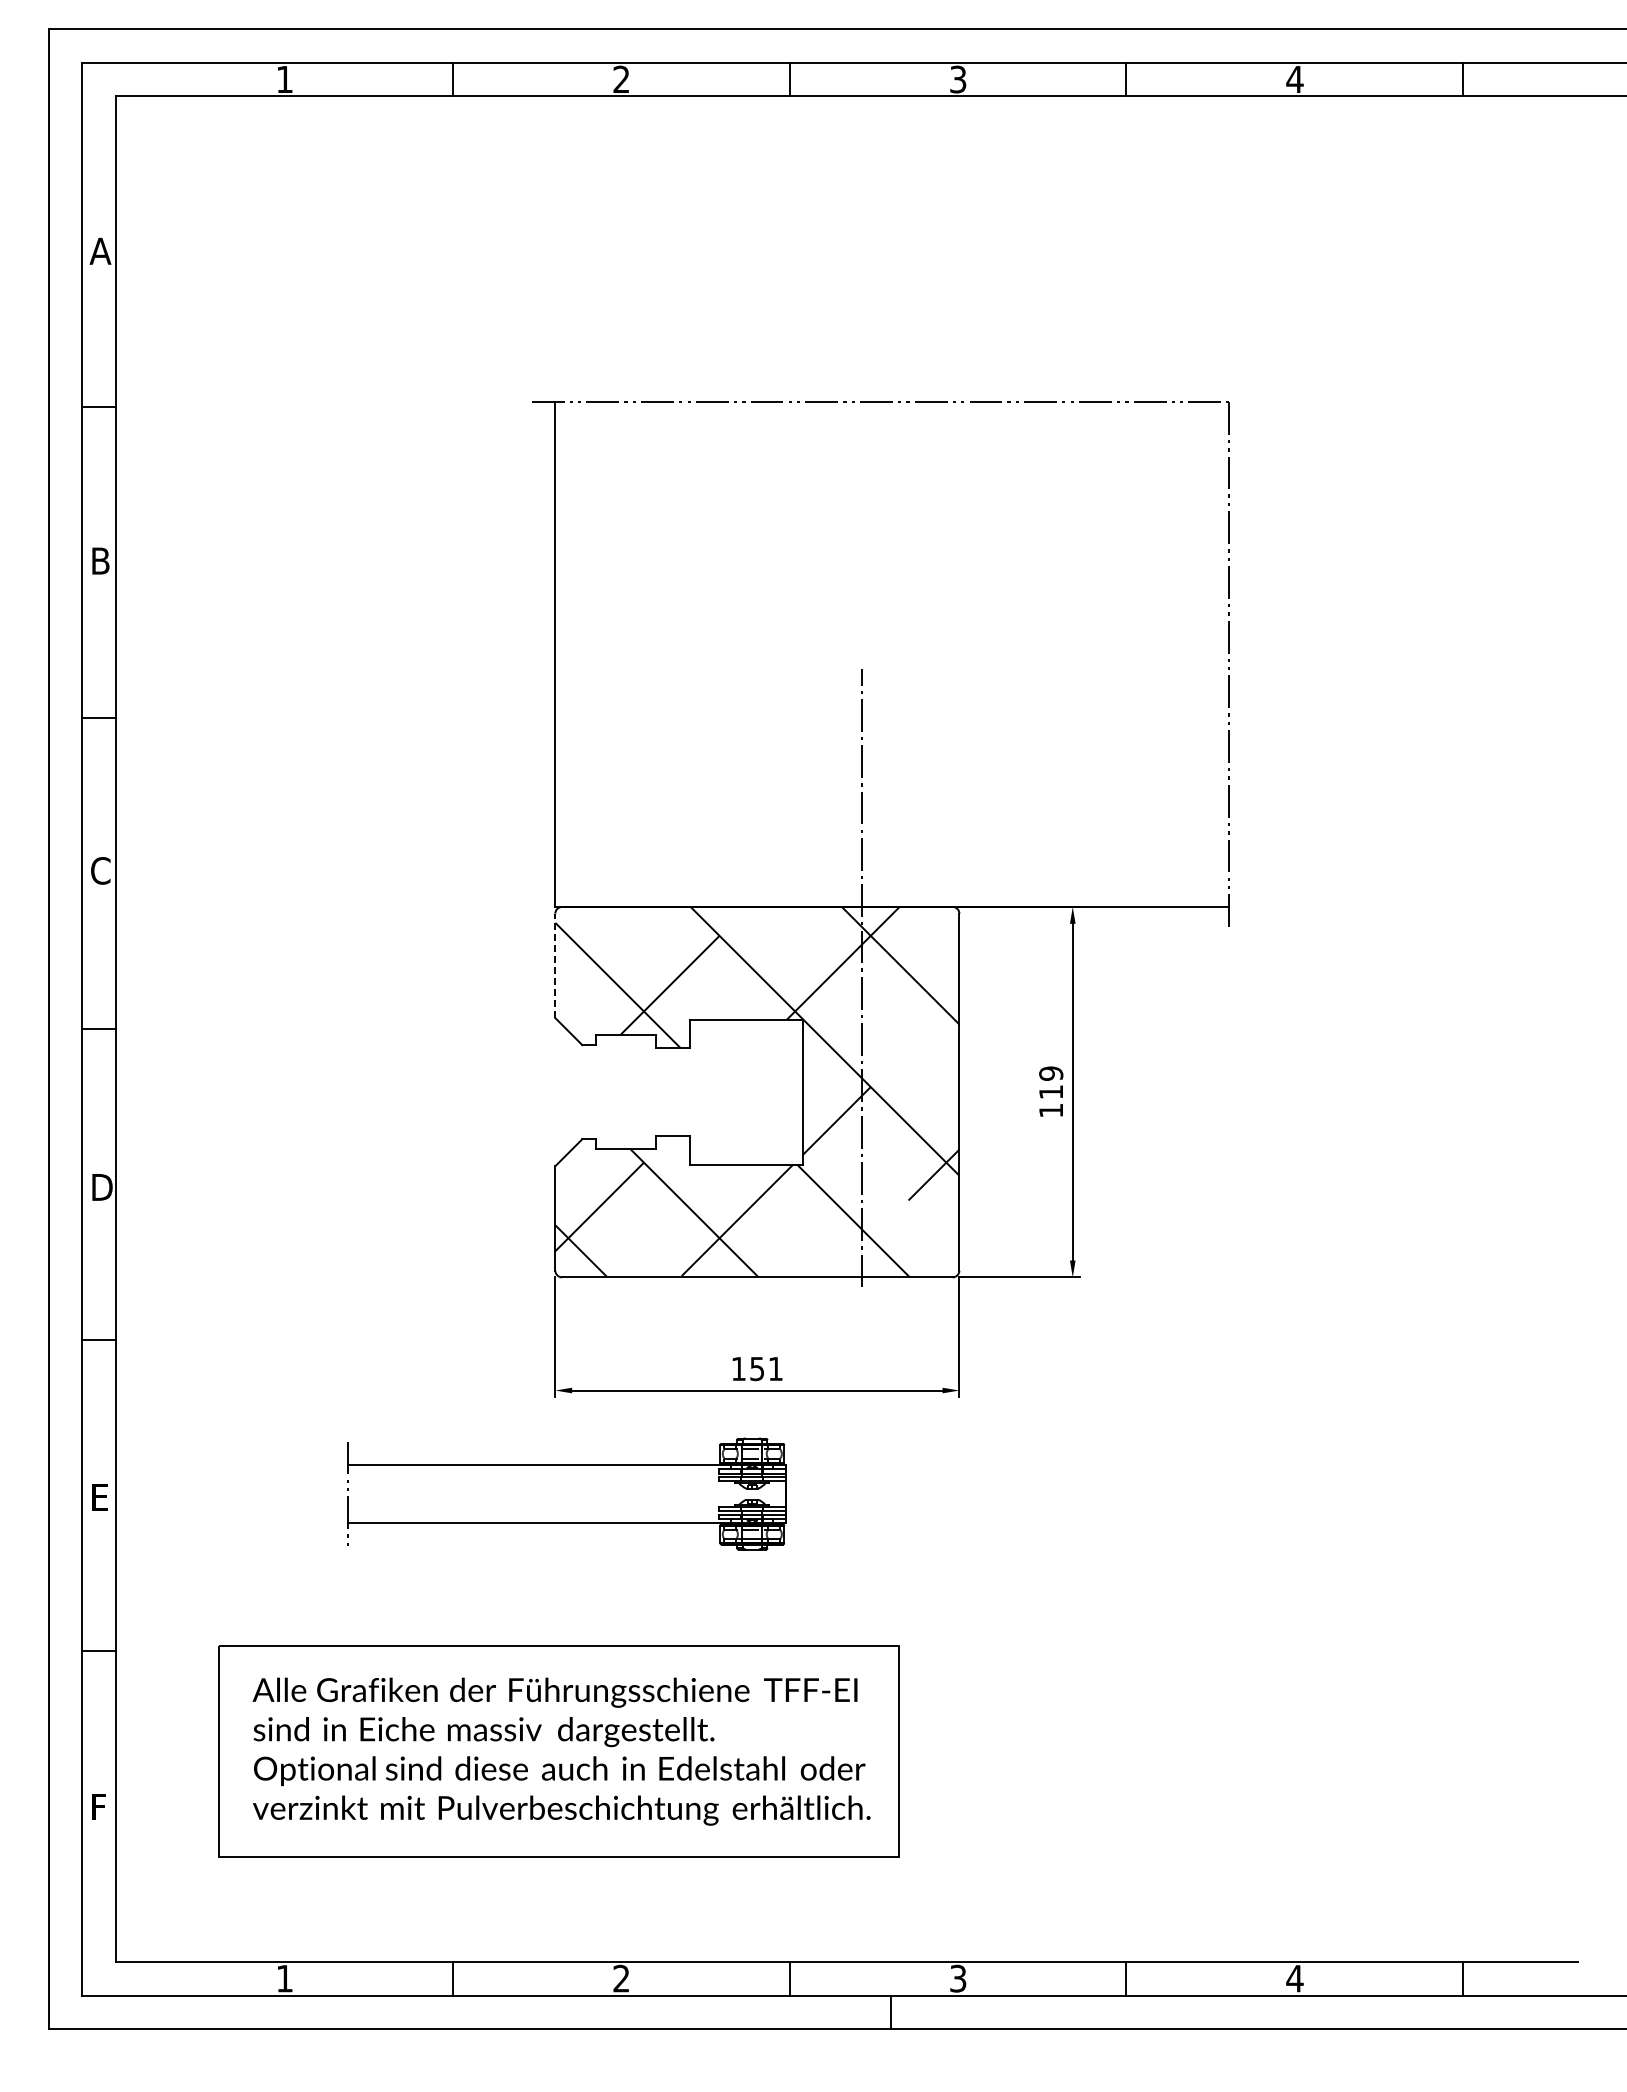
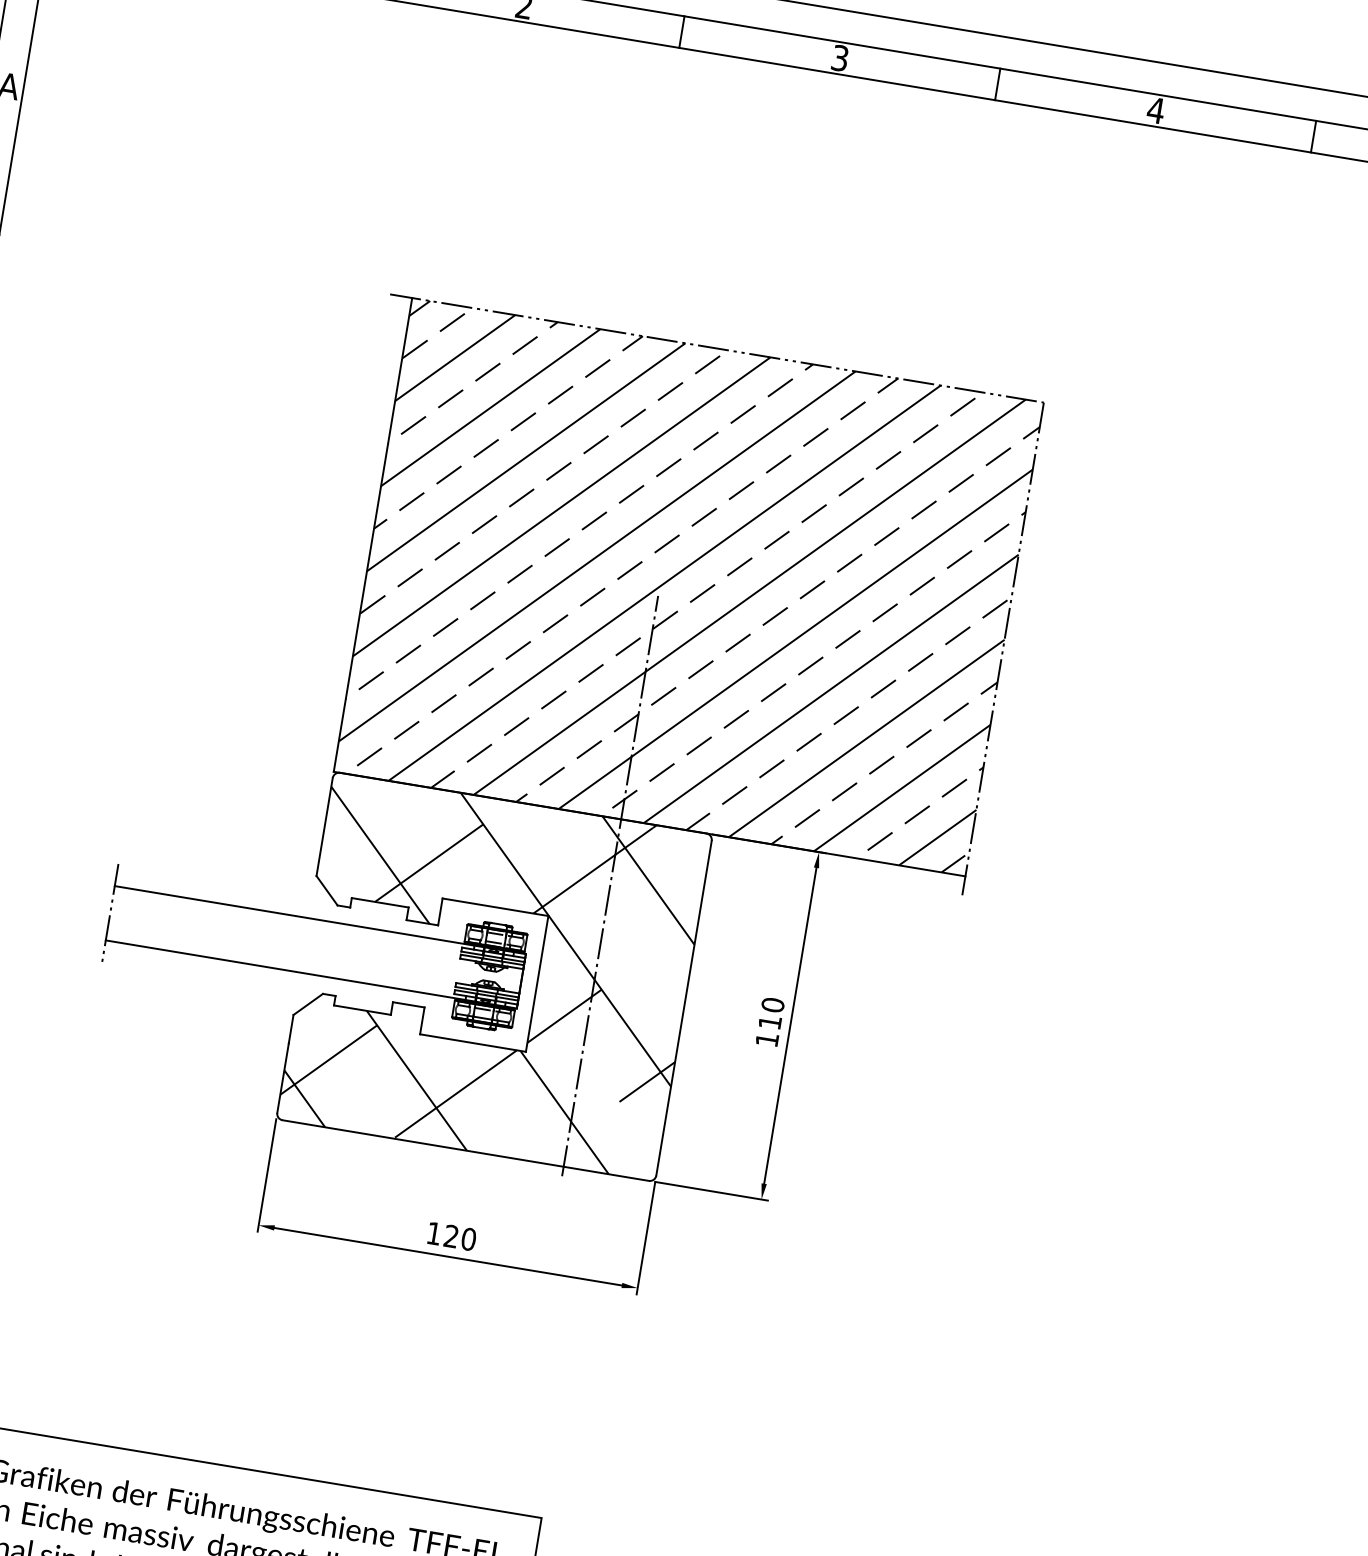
hatch: (891, 653) -> (688, 586), added
line: (555, 965) -> (324, 826), dashed -> solid
text: (1051, 1073) -> (773, 1005), 119 -> 110
text: (766, 1368) -> (460, 1237), 151 -> 120
part: (566, 1465) -> (319, 920), moved

